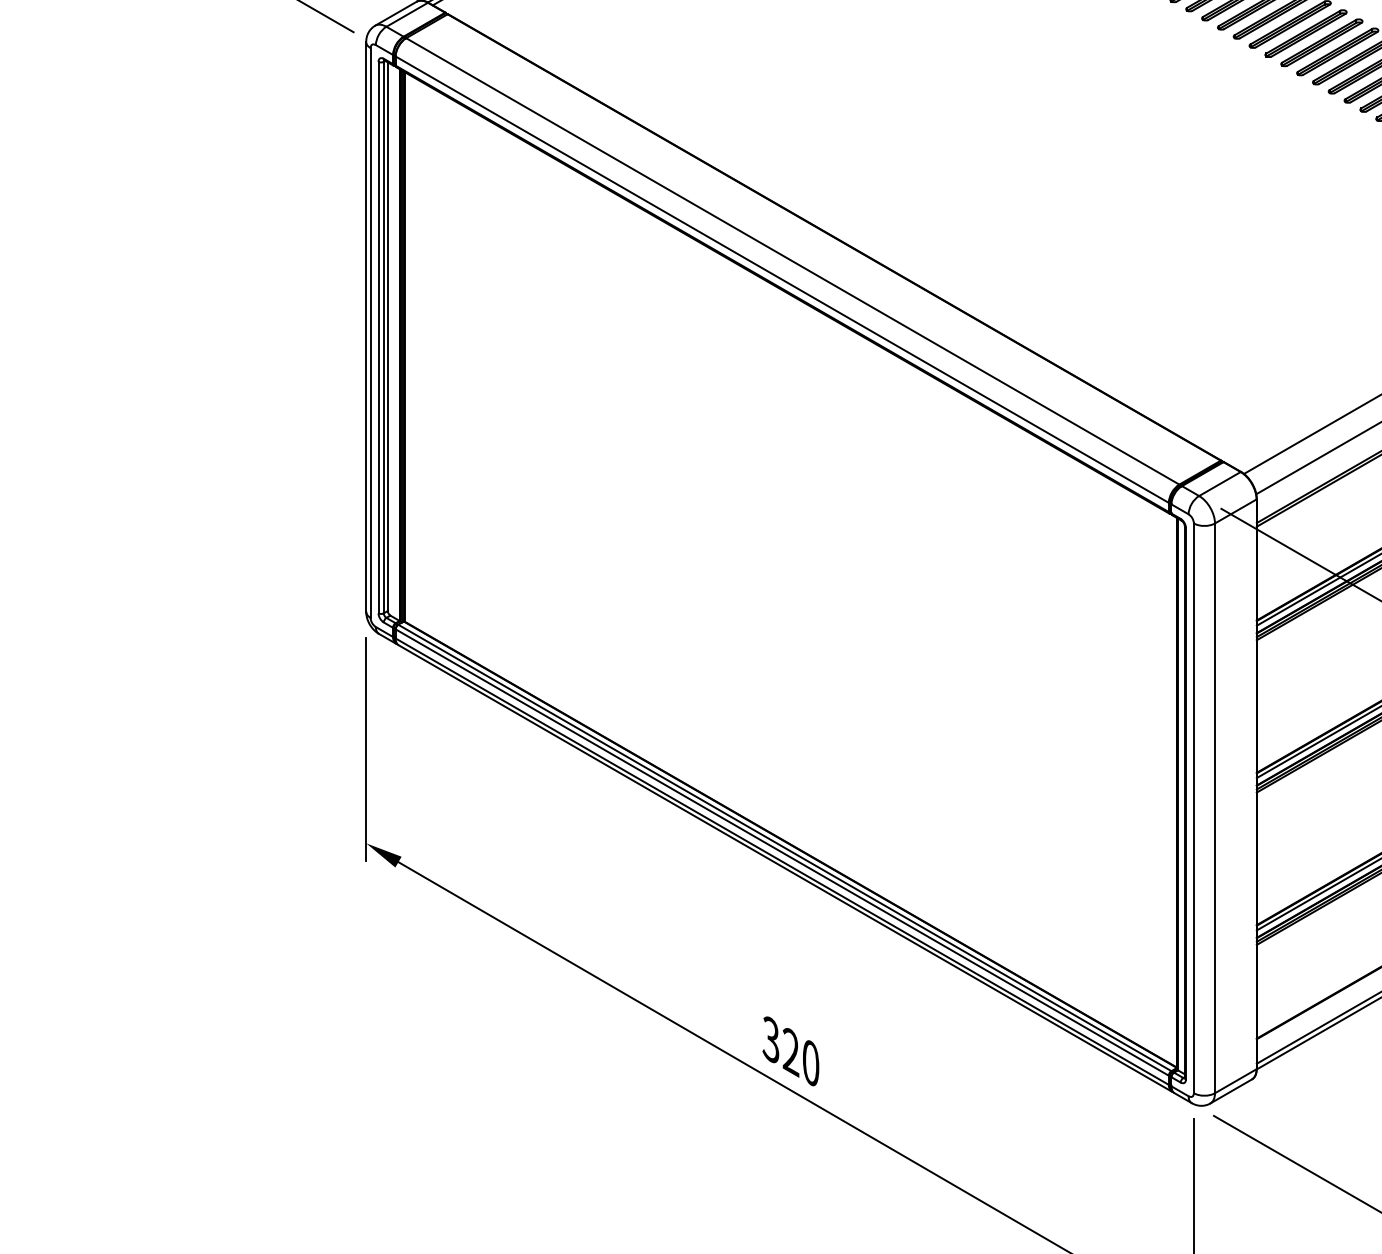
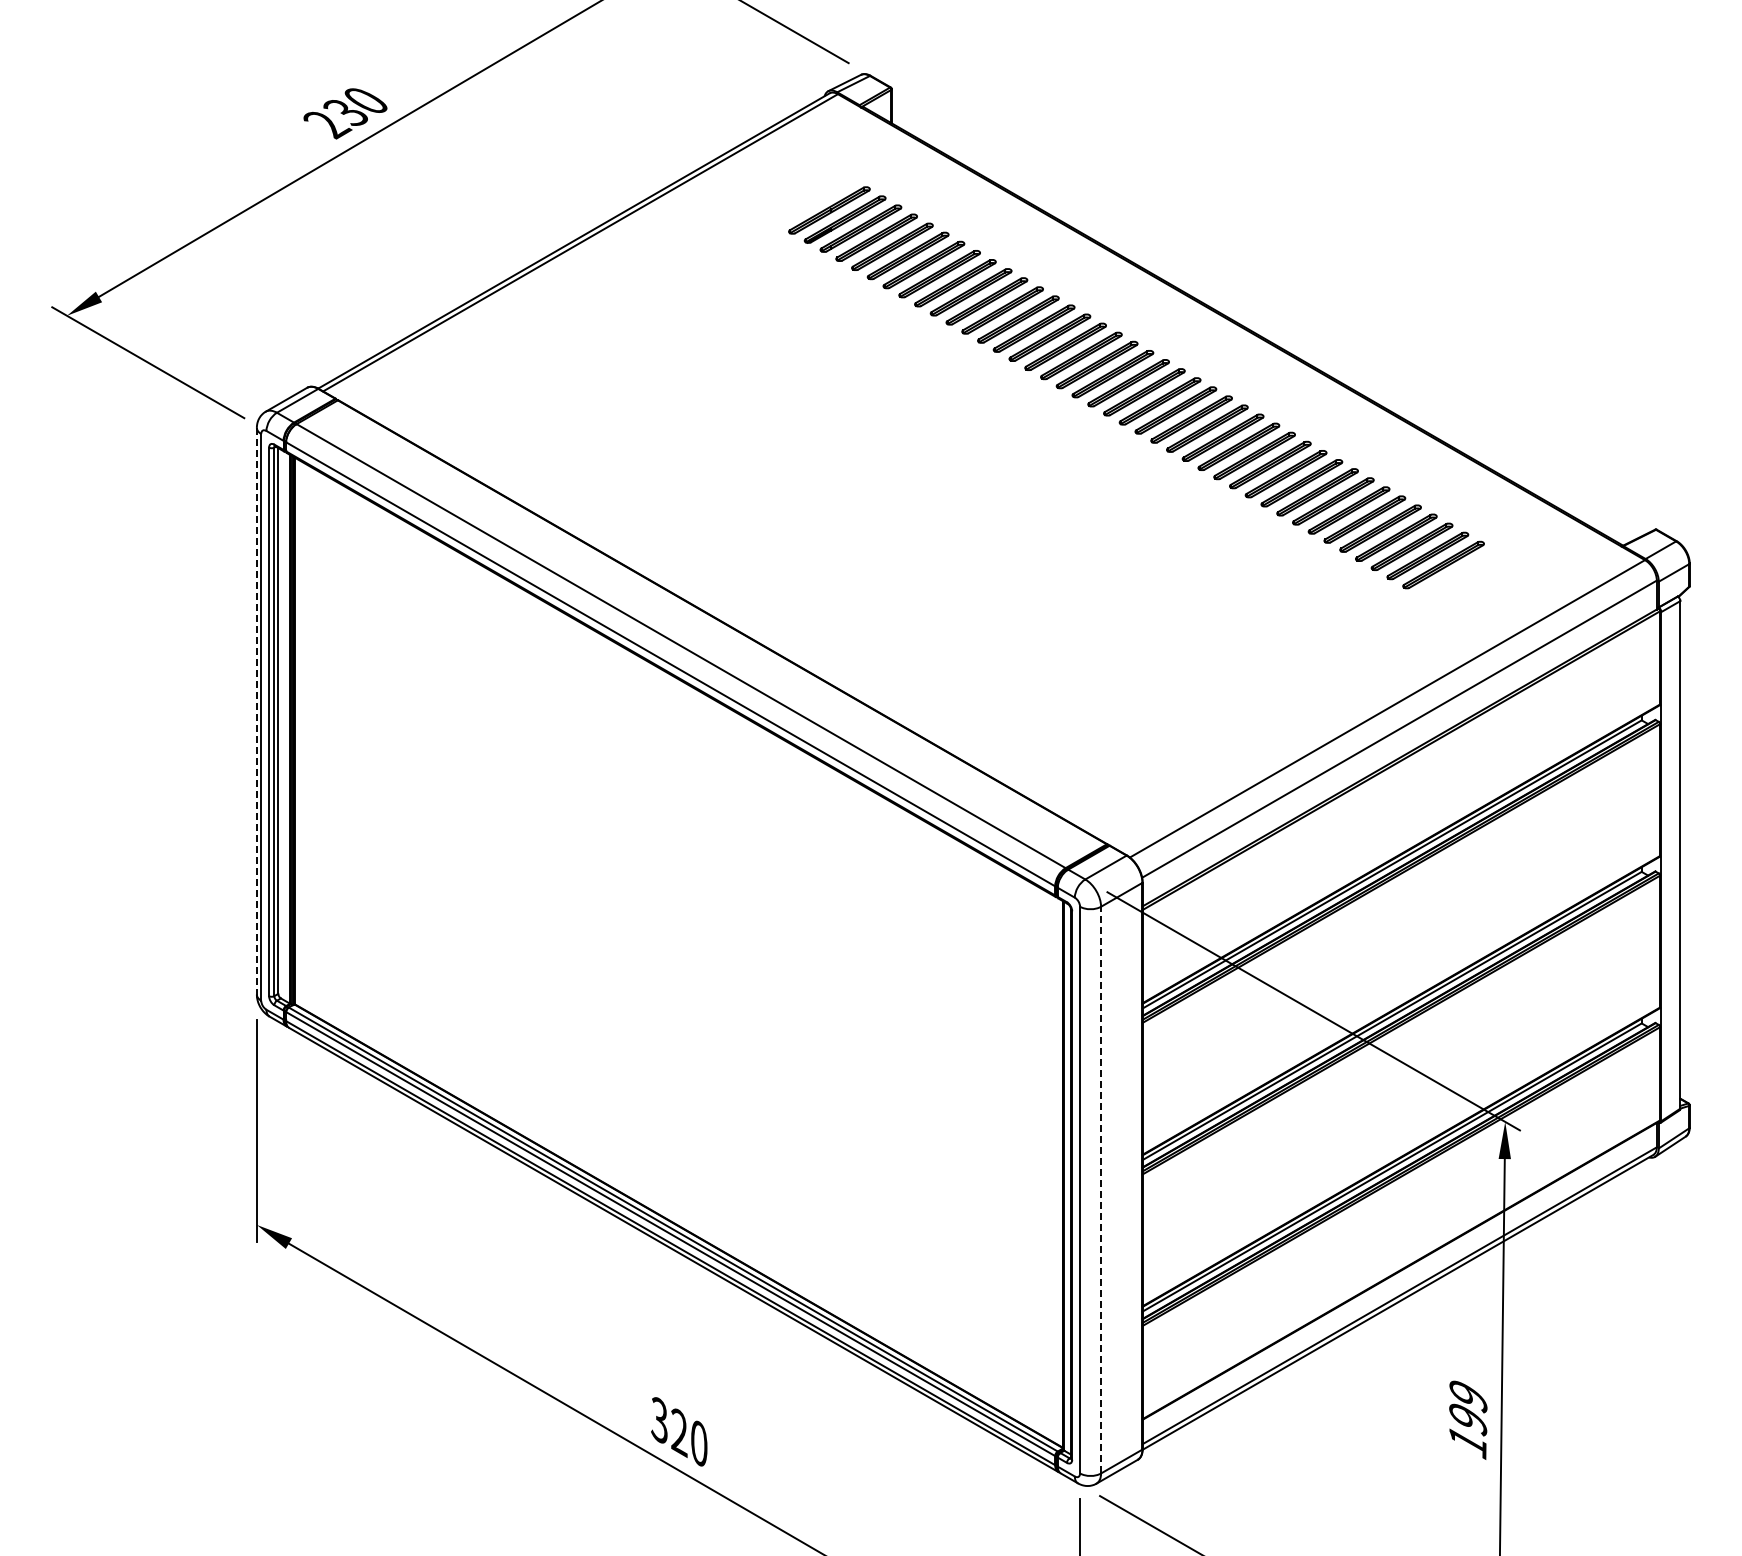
line: (365, 327) -> (256, 711), solid -> dashed
line: (1215, 807) -> (1101, 1189), solid -> dashed

